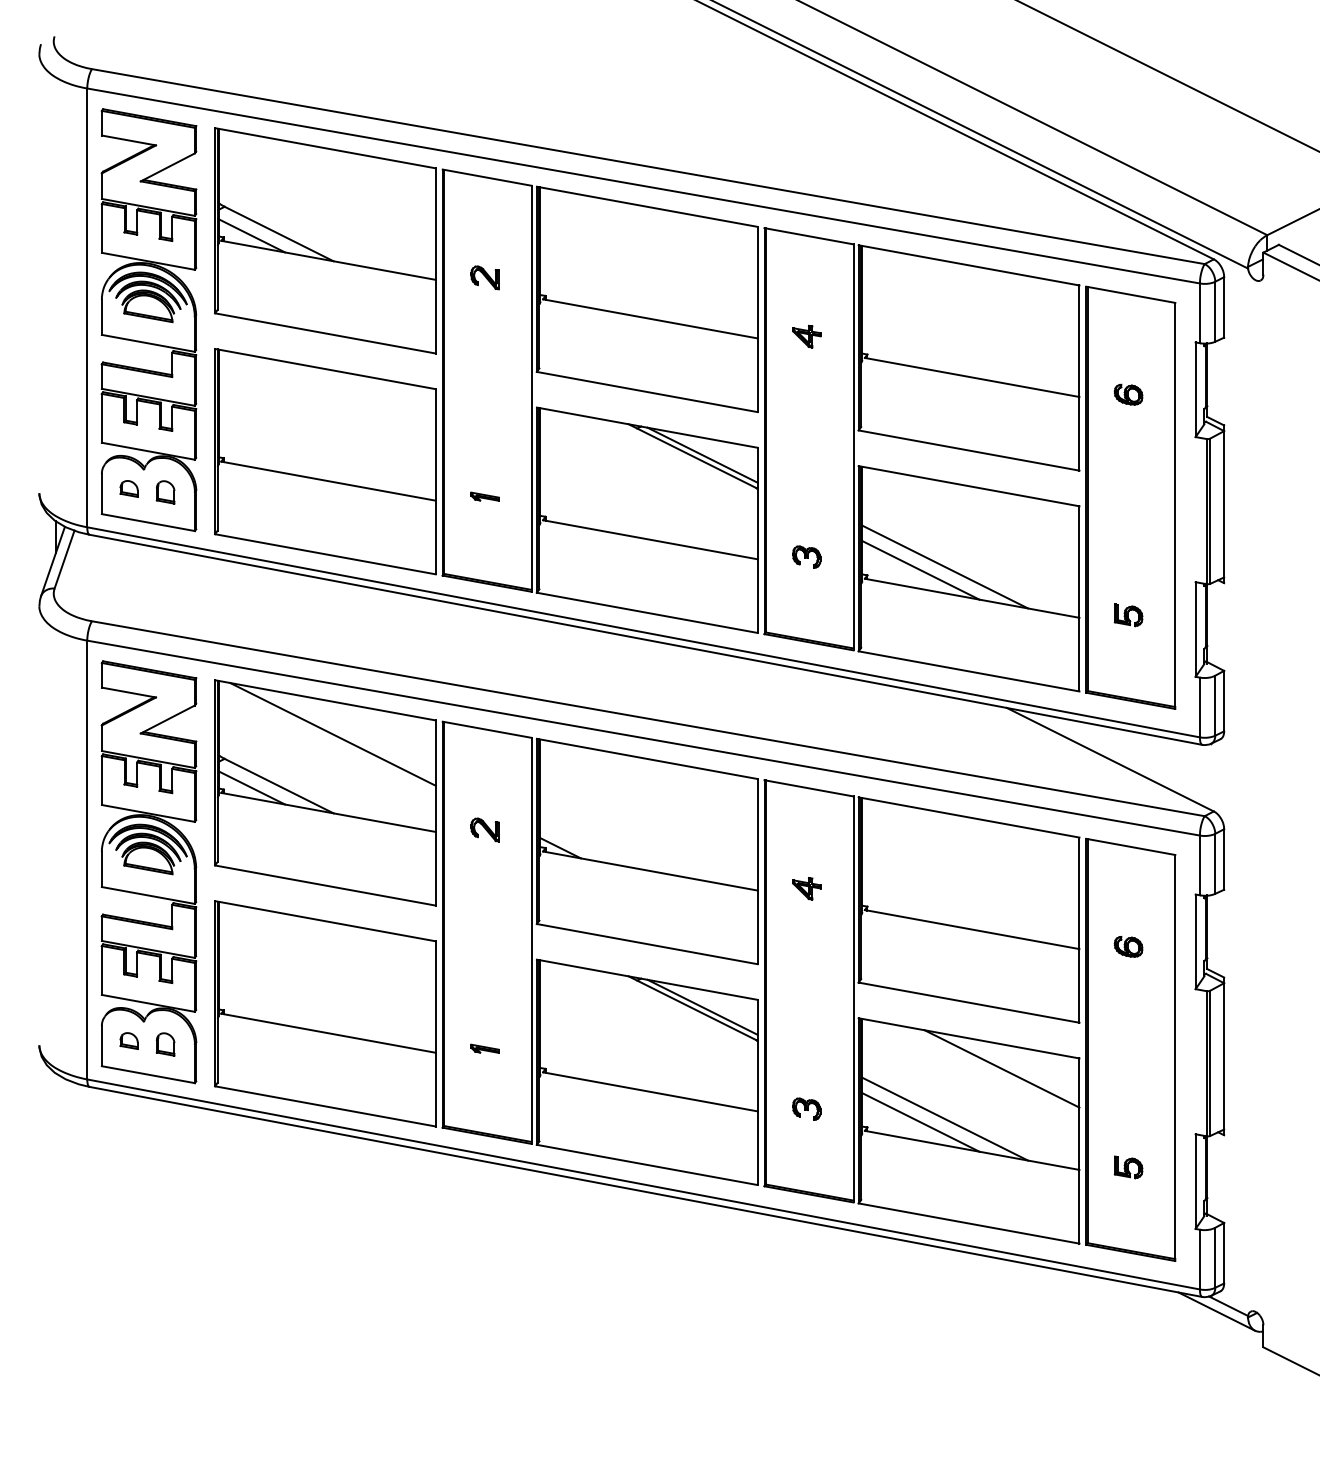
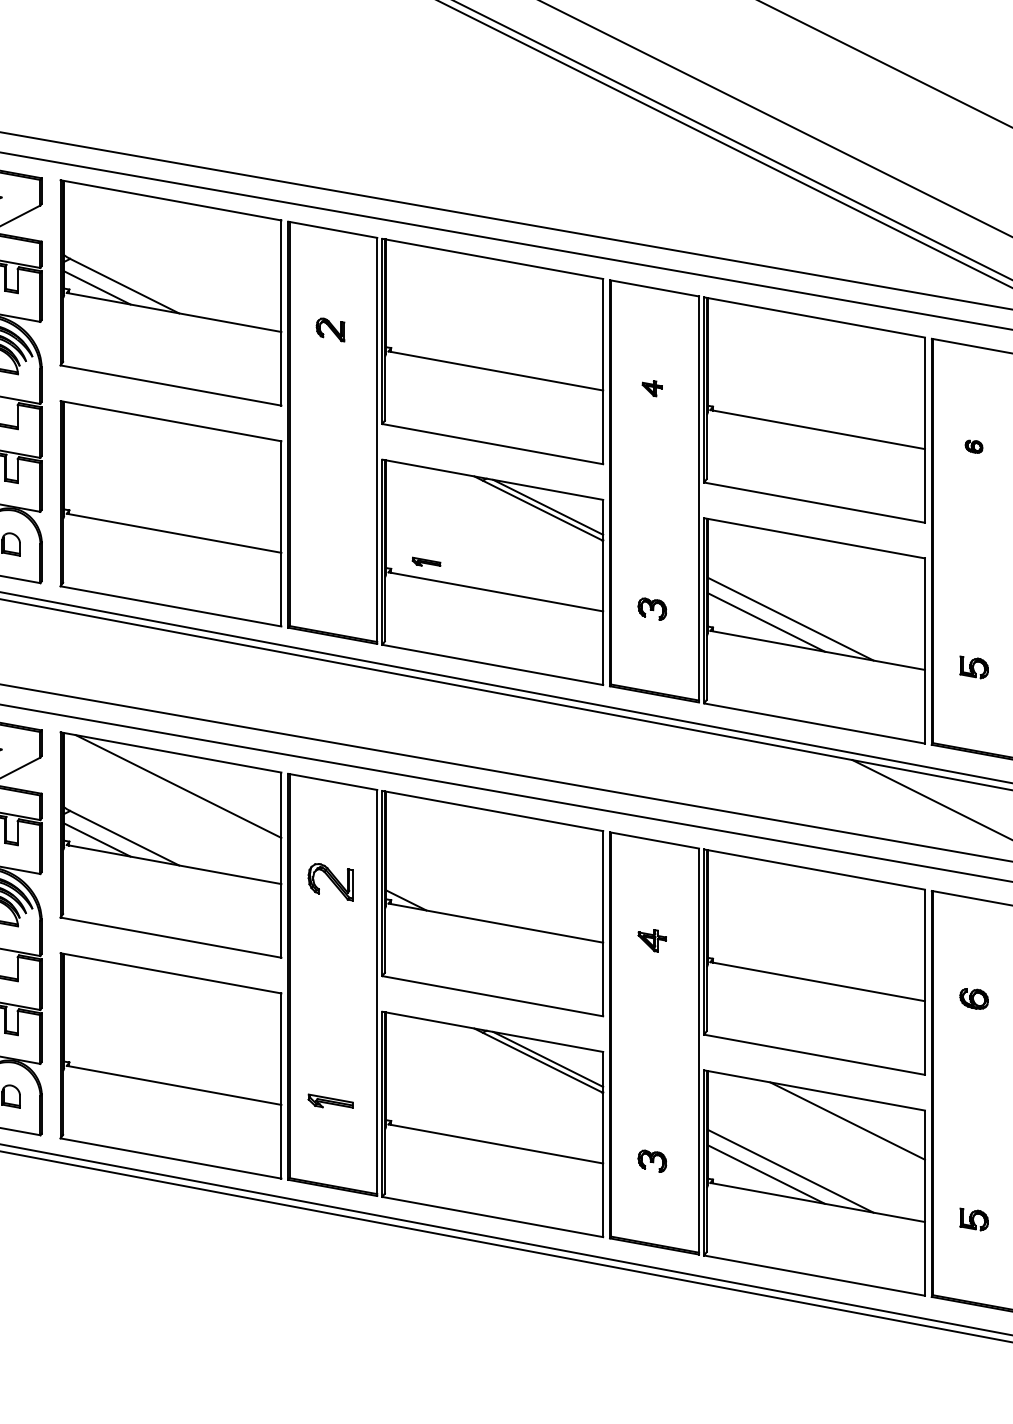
part: (806, 336) -> (652, 388), size x0.7
part: (1128, 394) -> (974, 446), size x0.6
part: (484, 496) -> (426, 561), moved
part: (484, 829) -> (330, 881), size x1.6
part: (484, 1048) -> (330, 1100), size x1.6

